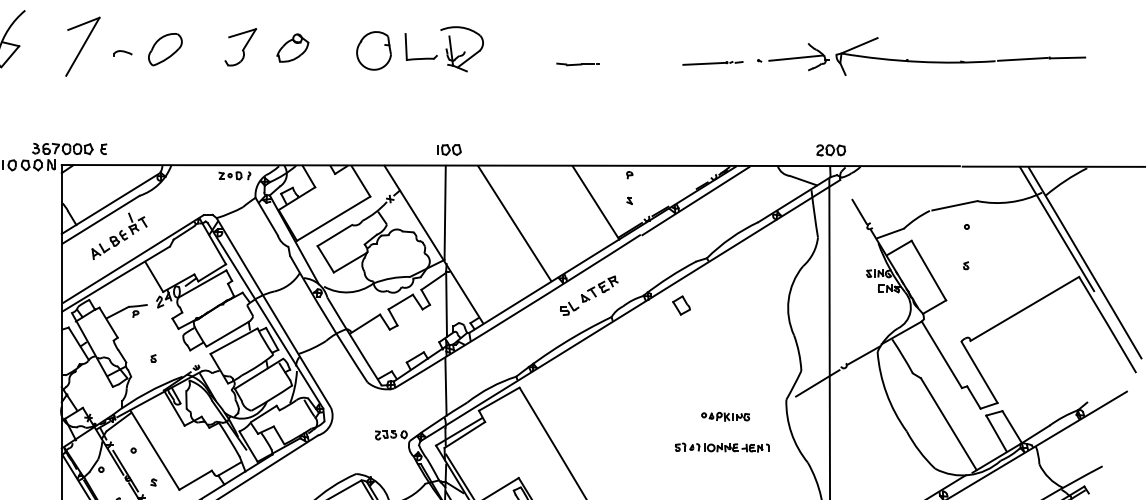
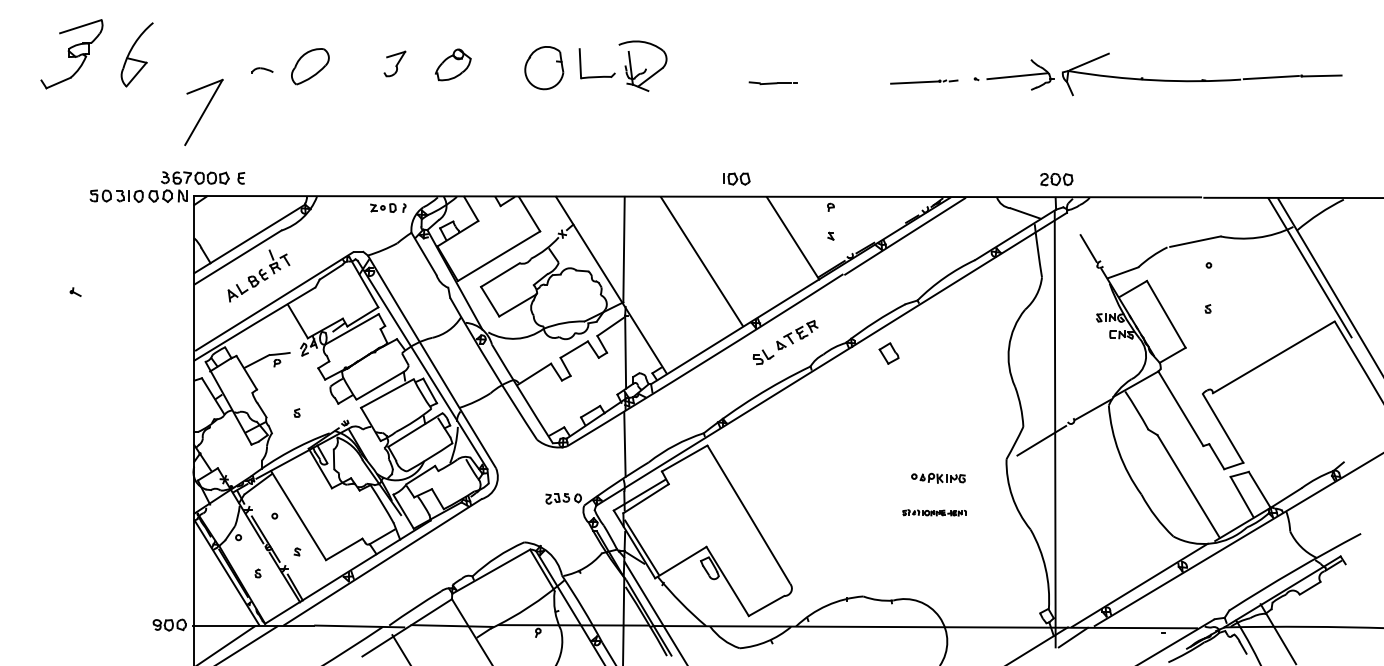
part: (82, 45) -> (203, 111), moved
part: (240, 46) -> (394, 63), size x0.6
part: (449, 149) -> (736, 178), moved
part: (722, 447) -> (934, 512), size x0.6

